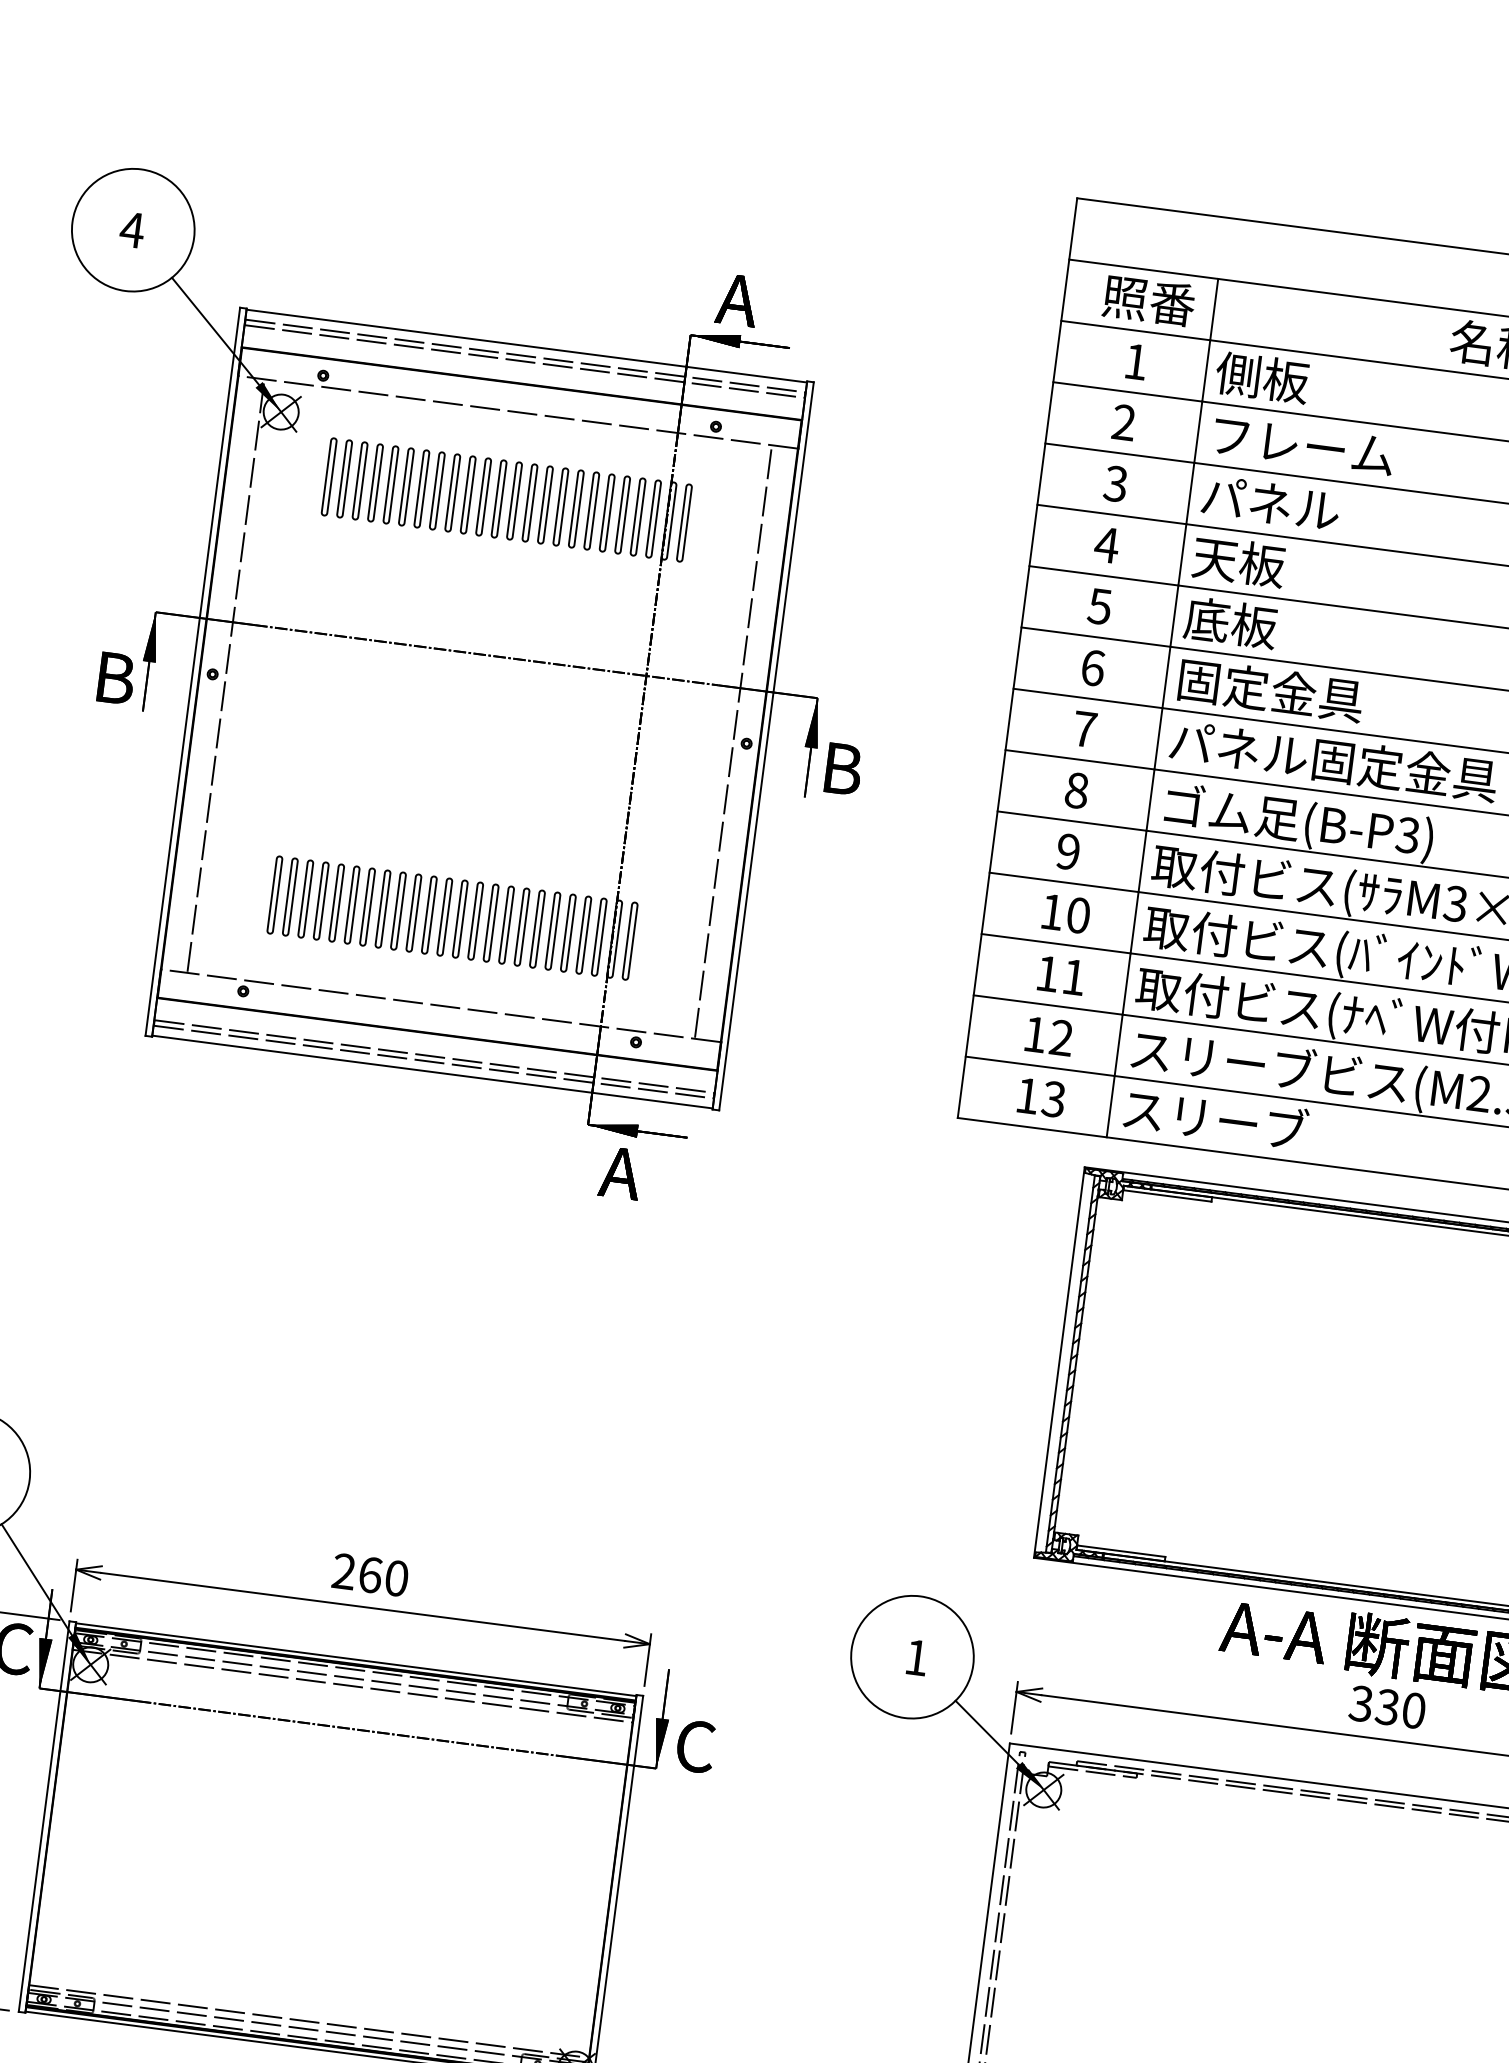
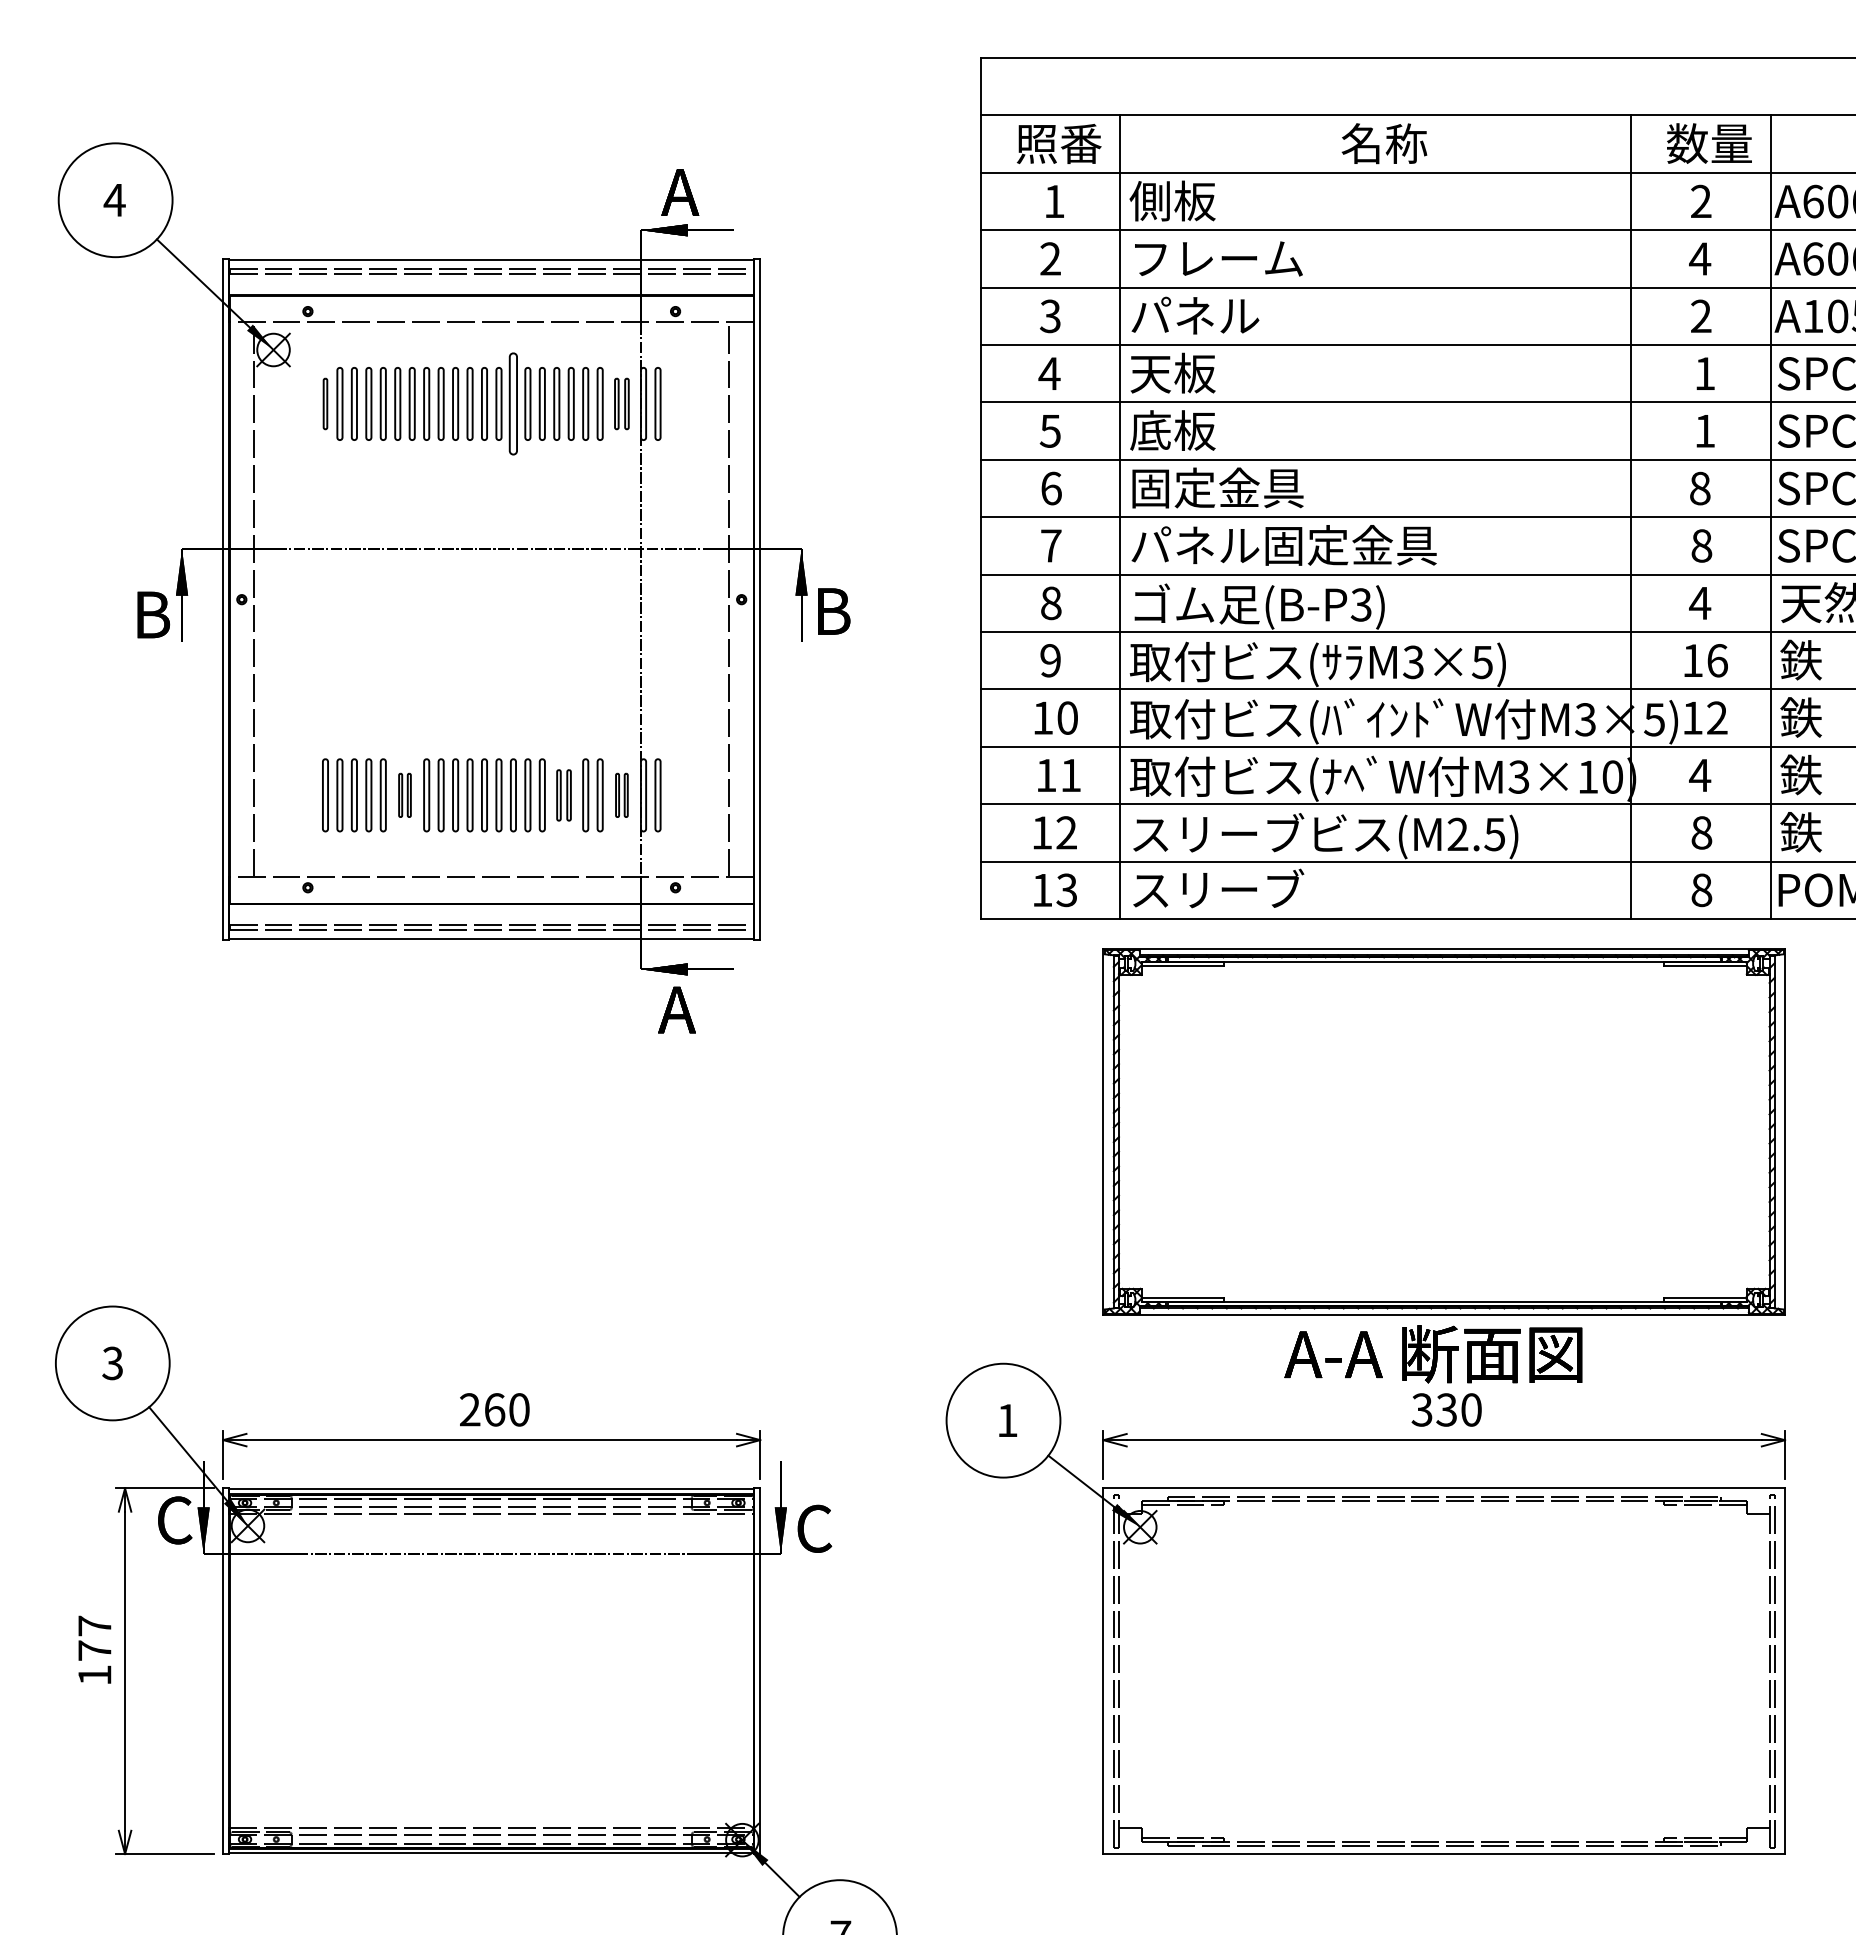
part: (329, 476) -> (325, 403), size x0.7
part: (530, 502) -> (513, 403), size x1.4
part: (645, 517) -> (621, 403), size x0.7
part: (359, 906) -> (404, 795), size x0.6
part: (529, 928) -> (563, 795), size x0.7
part: (591, 936) -> (621, 795), size x0.6

